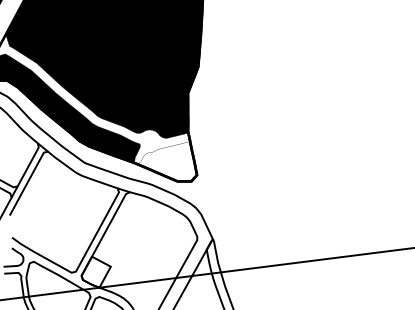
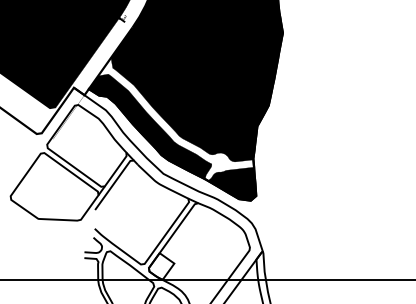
fill: (166, 164) -> (231, 183), added

